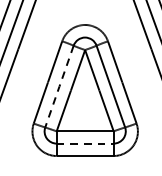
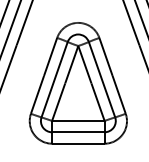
line: (59, 86) -> (54, 79), dashed -> solid
line: (85, 143) -> (78, 132), dashed -> solid

